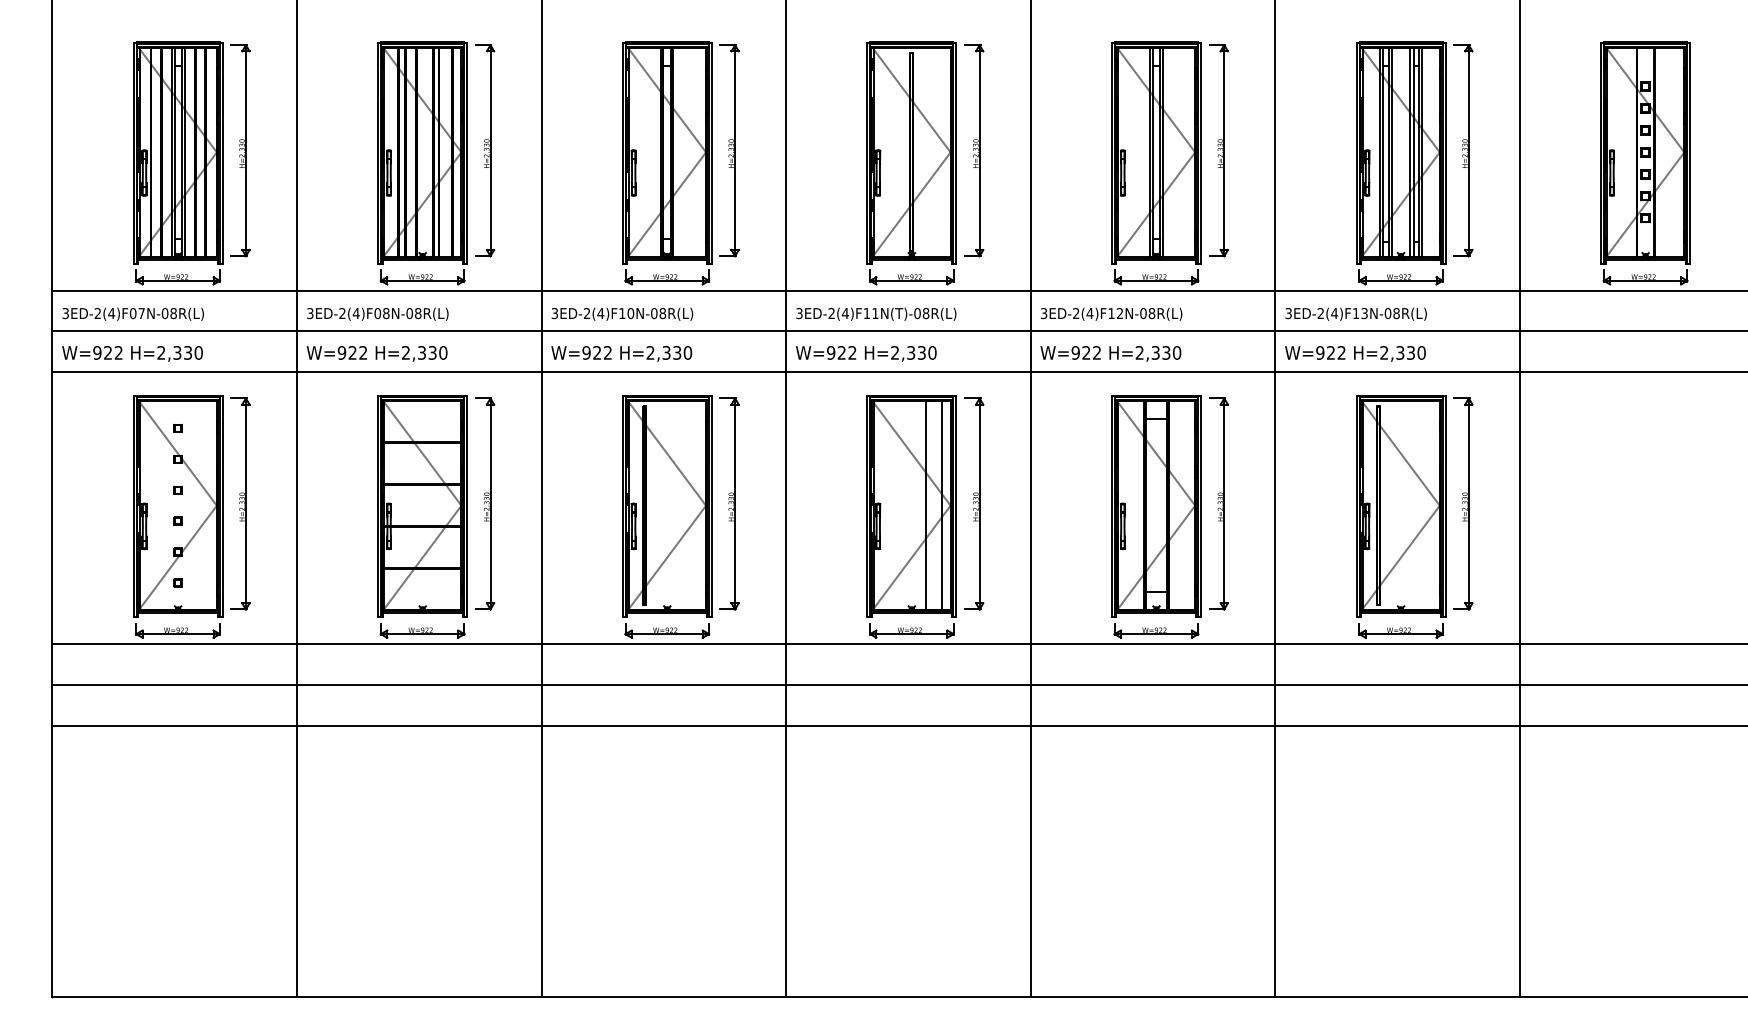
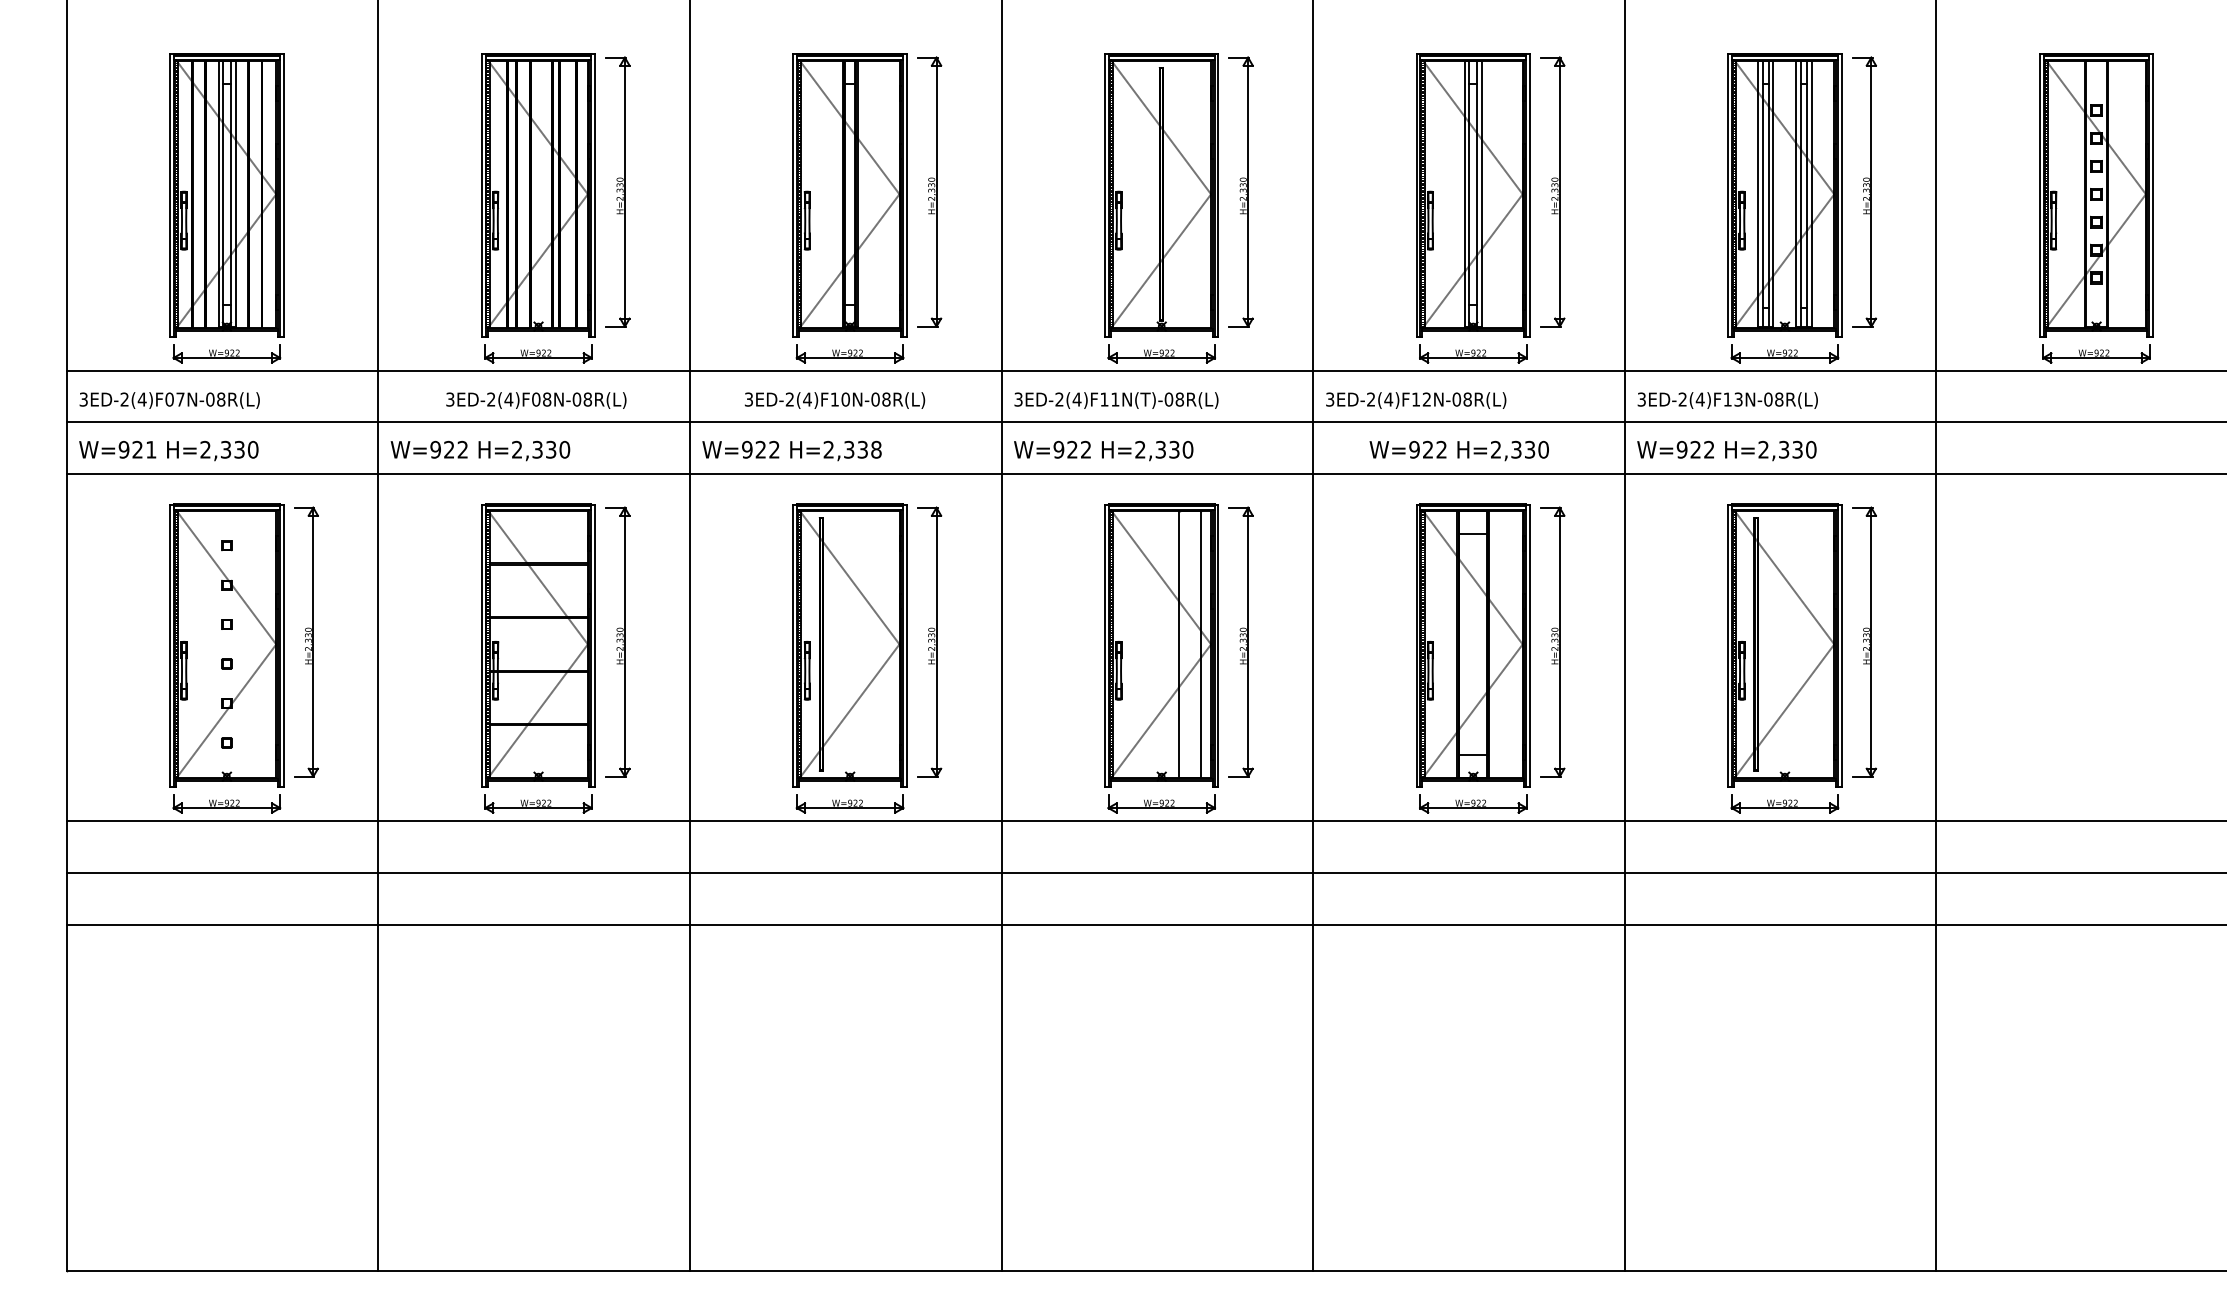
part: (240, 150) -> (306, 191), removed
text: (377, 314) -> (536, 400), moved
text: (622, 314) -> (834, 400), moved
text: (118, 352) -> (151, 449), W=922 -> W=921
text: (687, 352) -> (876, 449), H=2,330 -> H=2,338
text: (1110, 353) -> (1458, 450), moved

